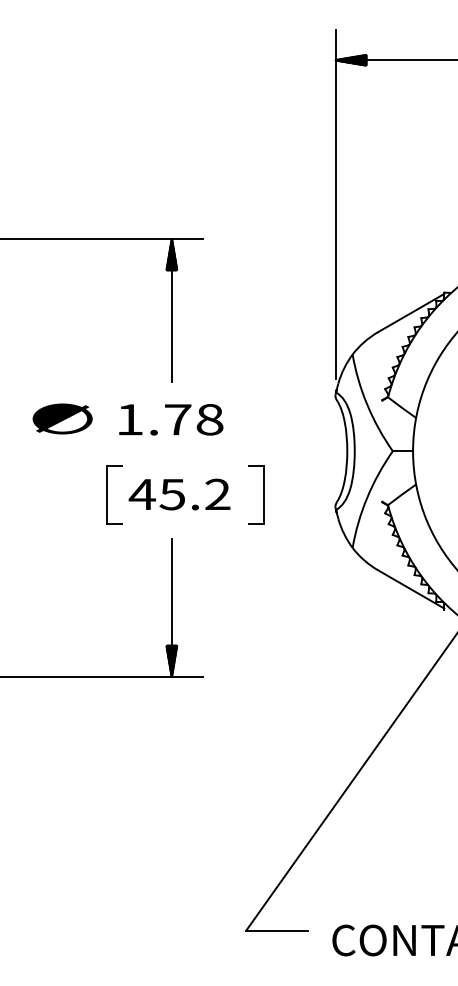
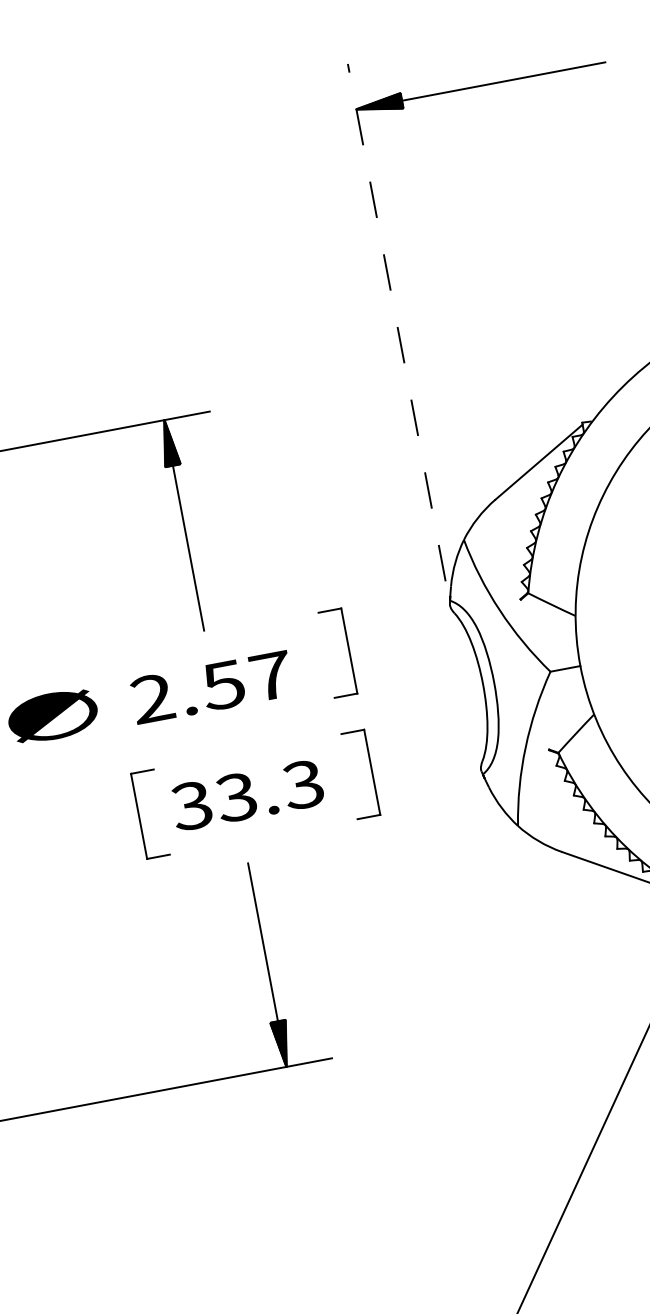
line: (335, 204) -> (396, 322), solid -> dashed
part: (263, 412) -> (348, 650), added
text: (169, 419) -> (211, 687), 1.78 -> 2.57
text: (179, 494) -> (246, 795), 45.2 -> 33.3

